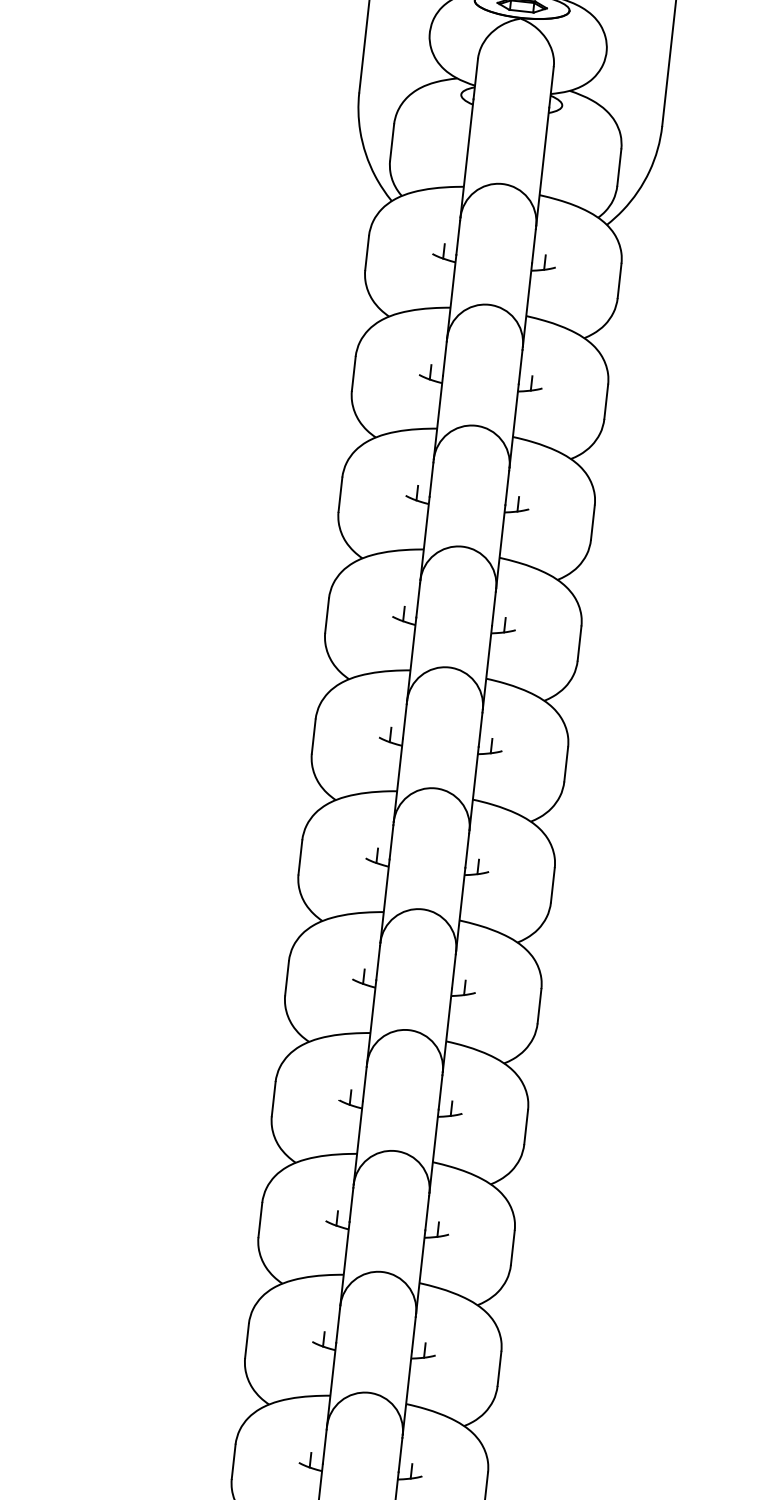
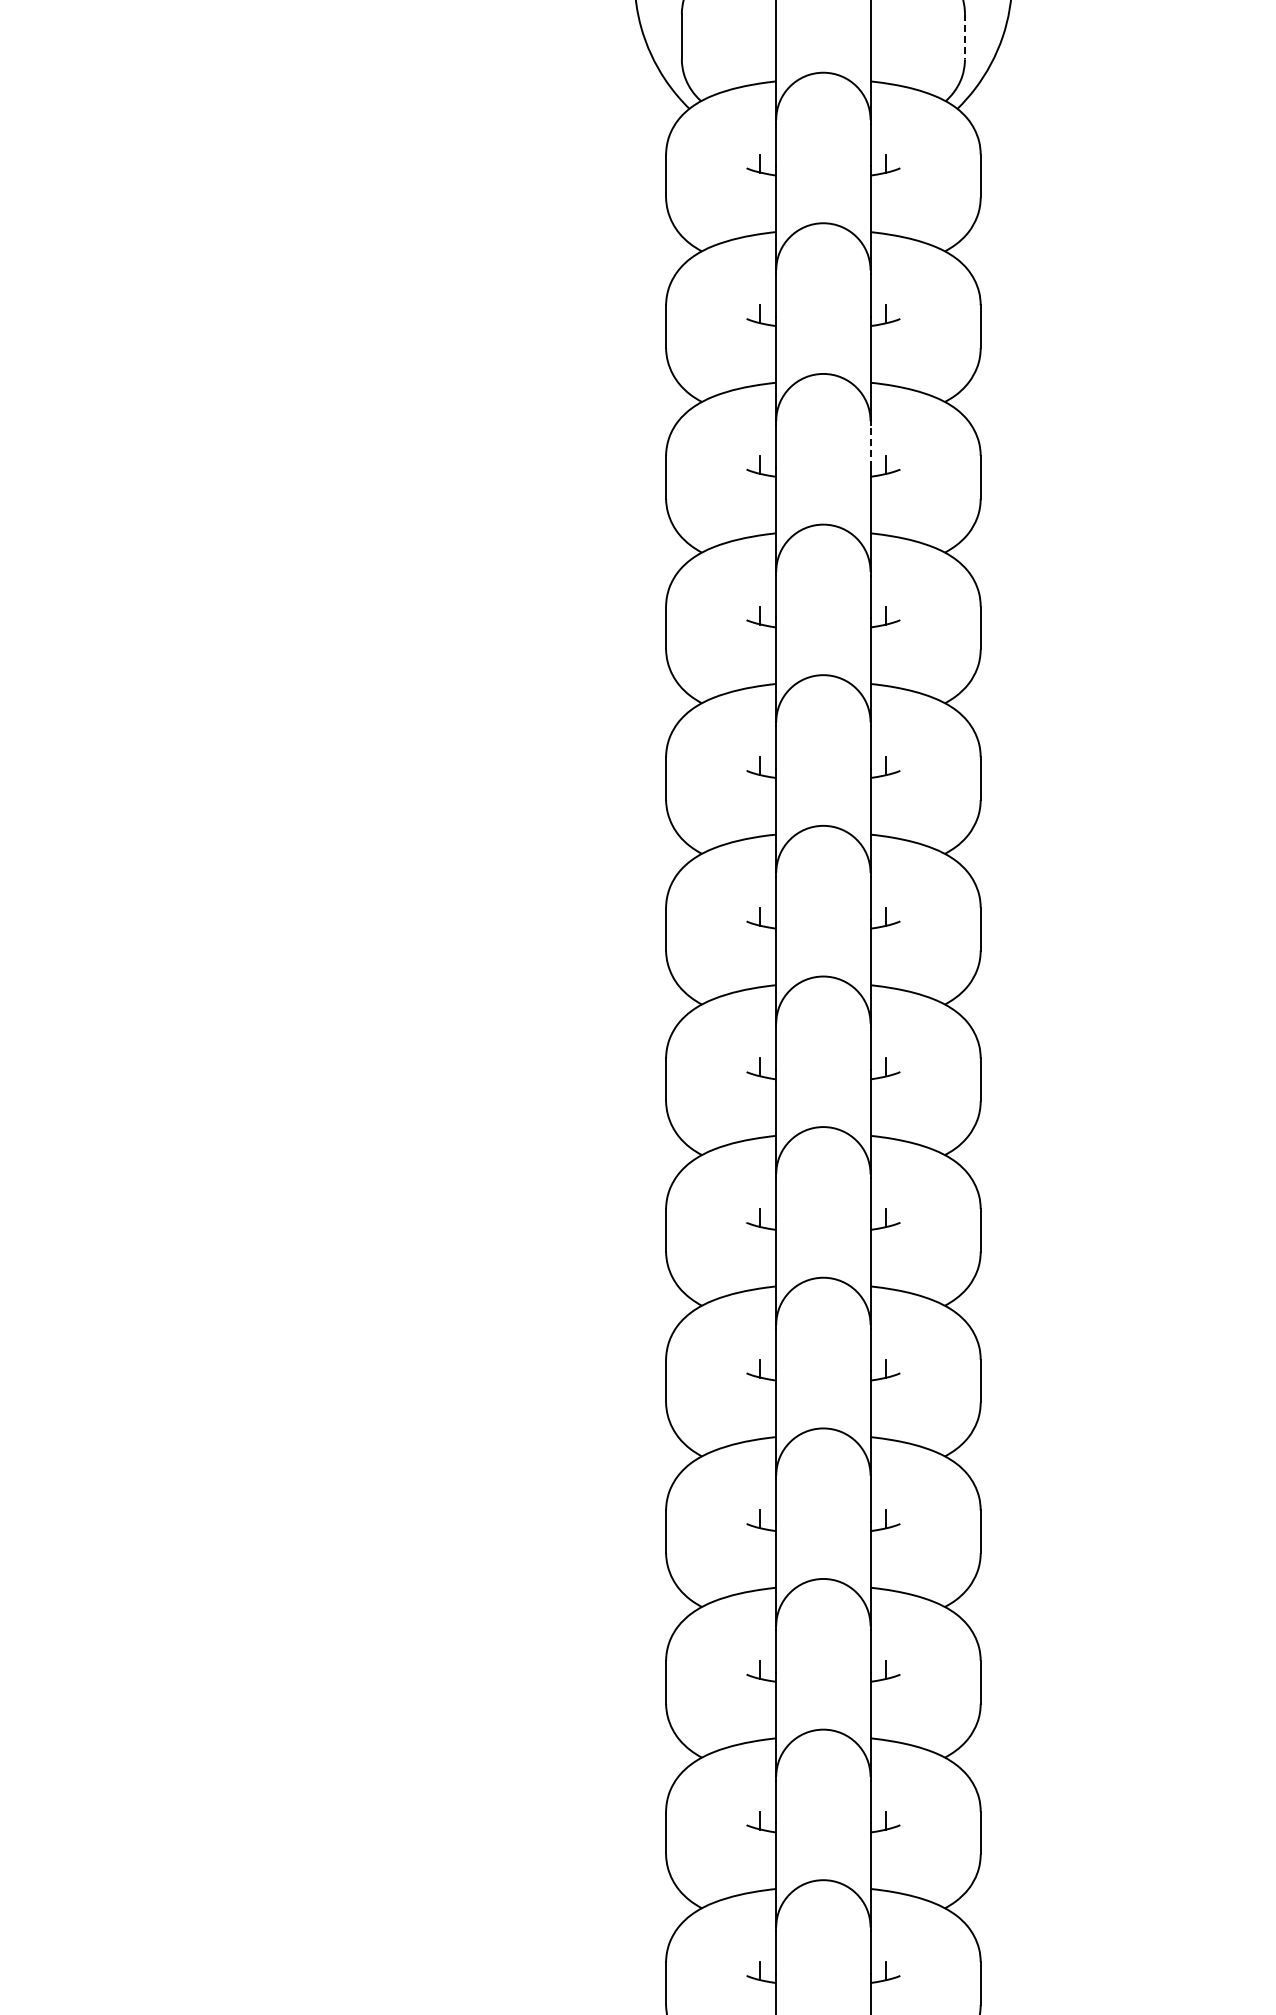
line: (618, 167) -> (964, 36), solid -> dashed
line: (507, 487) -> (870, 445), solid -> dashed

